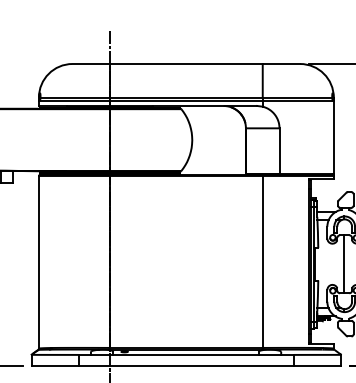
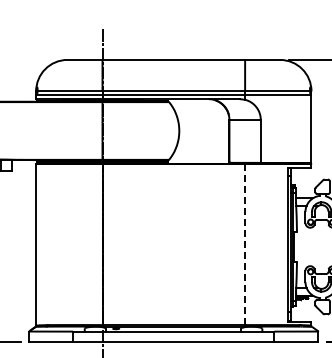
line: (263, 261) -> (245, 244), solid -> dashed
line: (343, 263) -> (320, 246), removed

